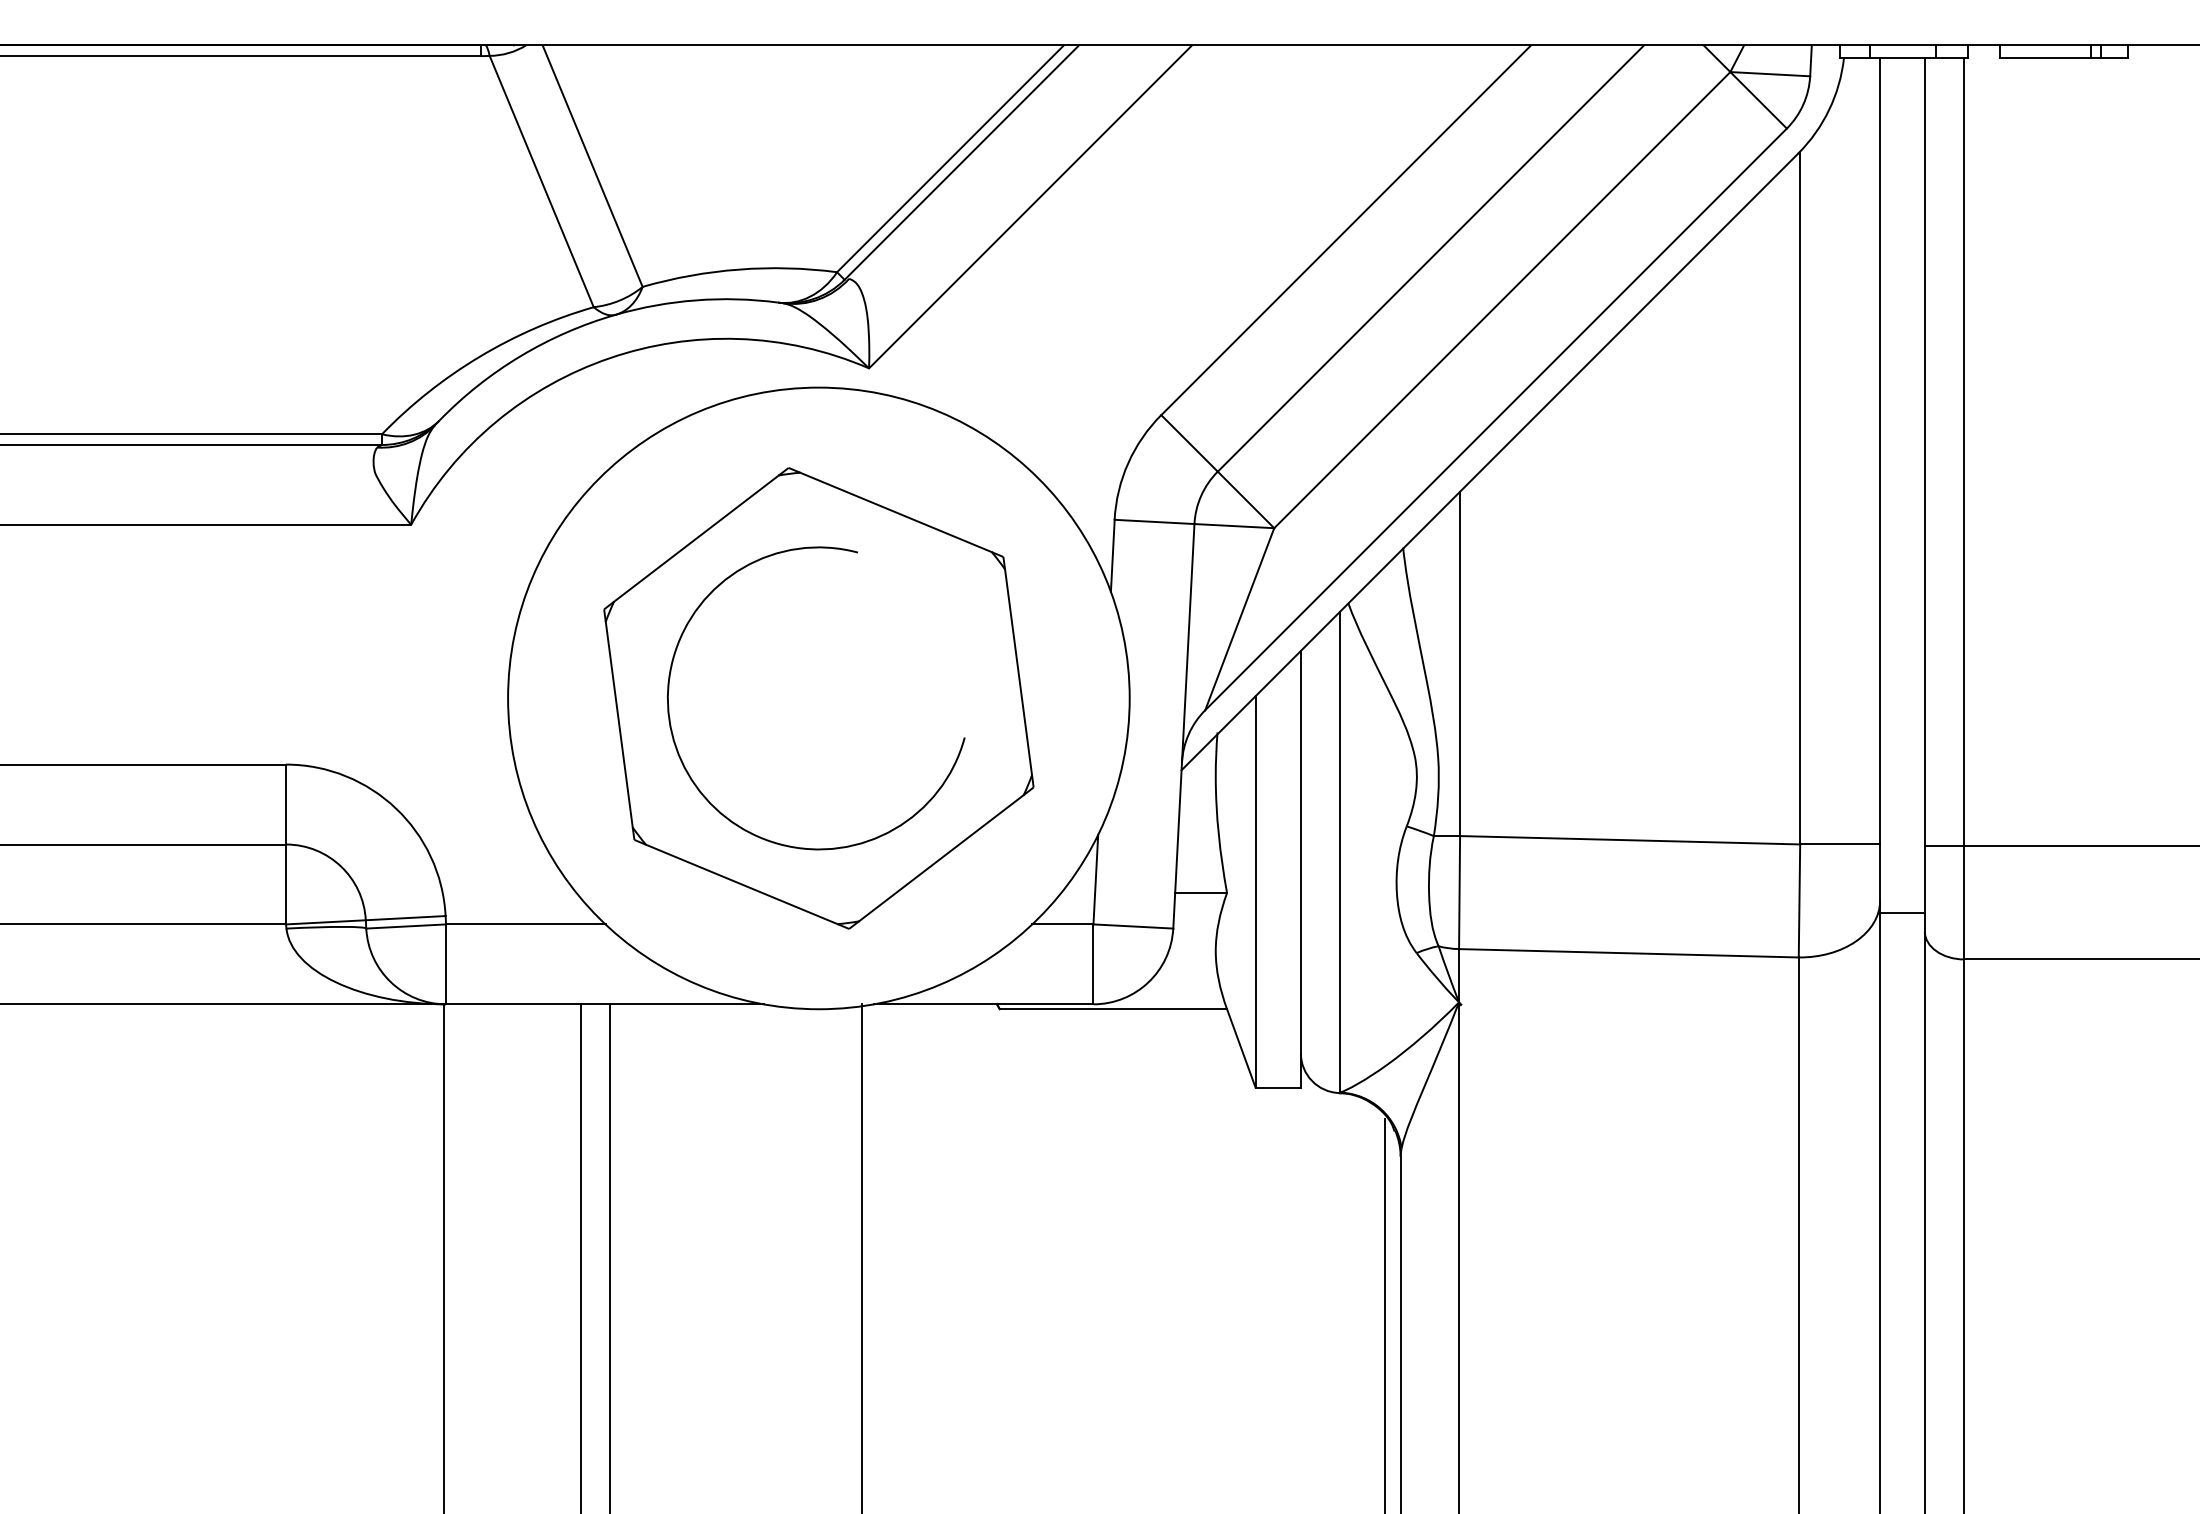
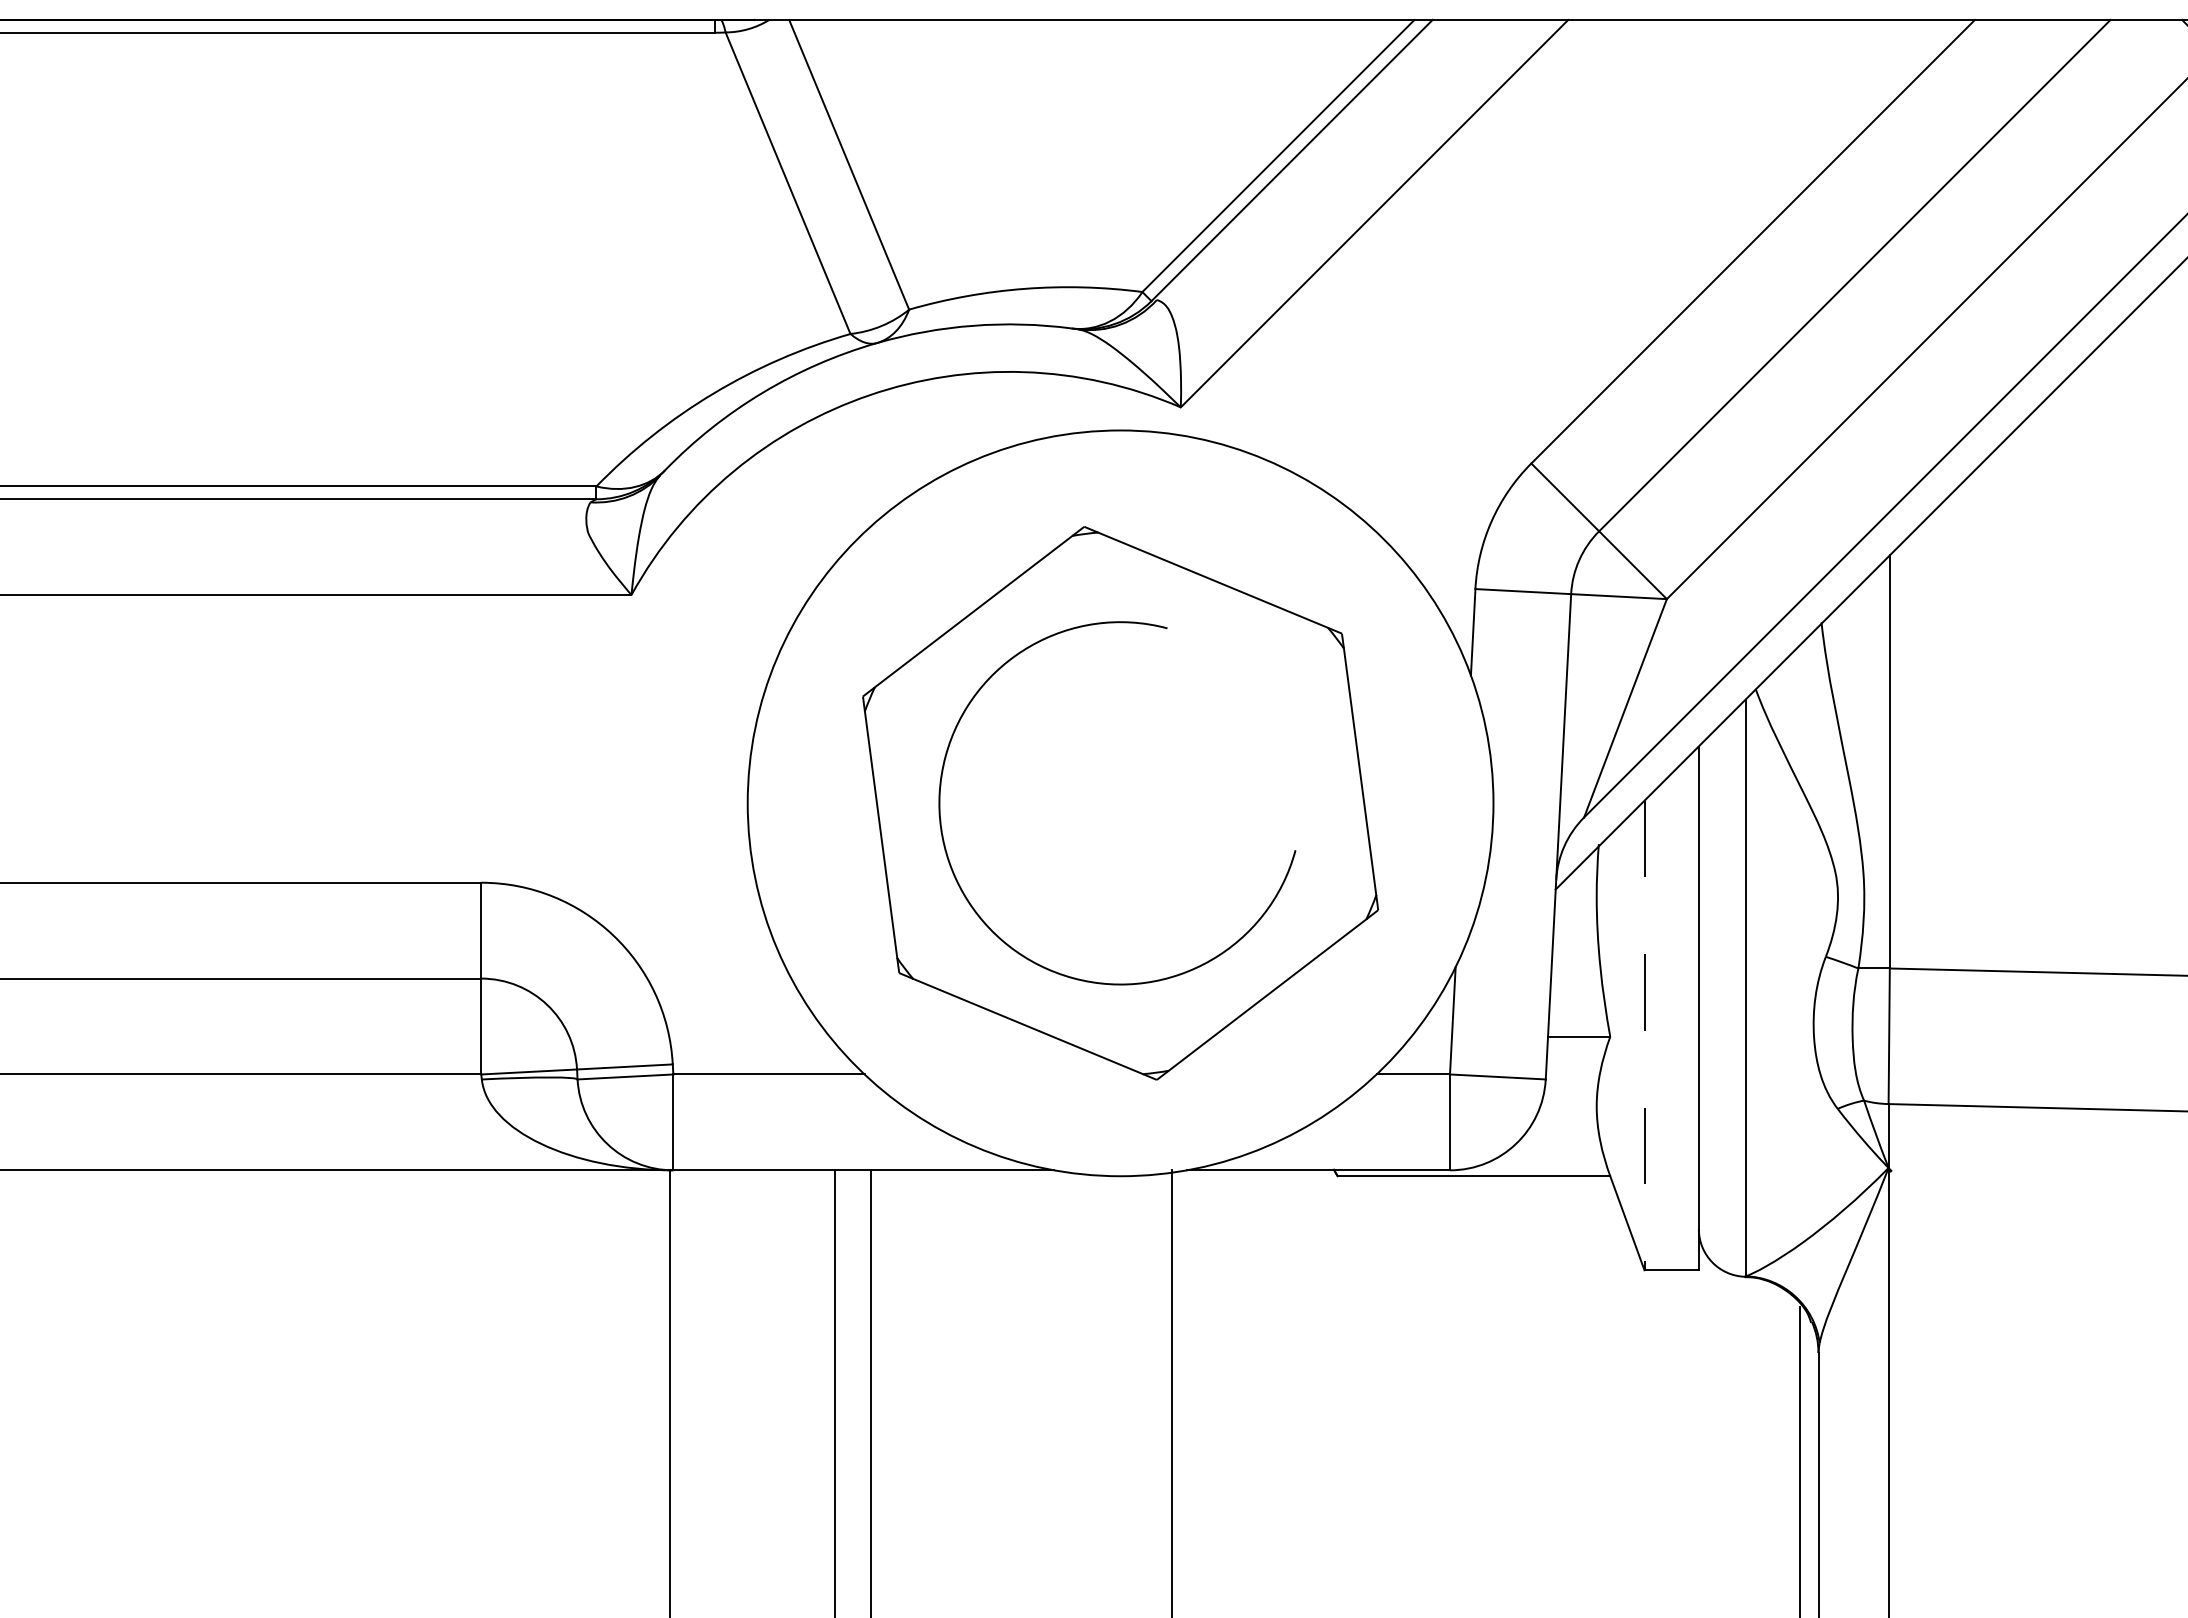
line: (1255, 891) -> (1644, 1034), solid -> dashed

